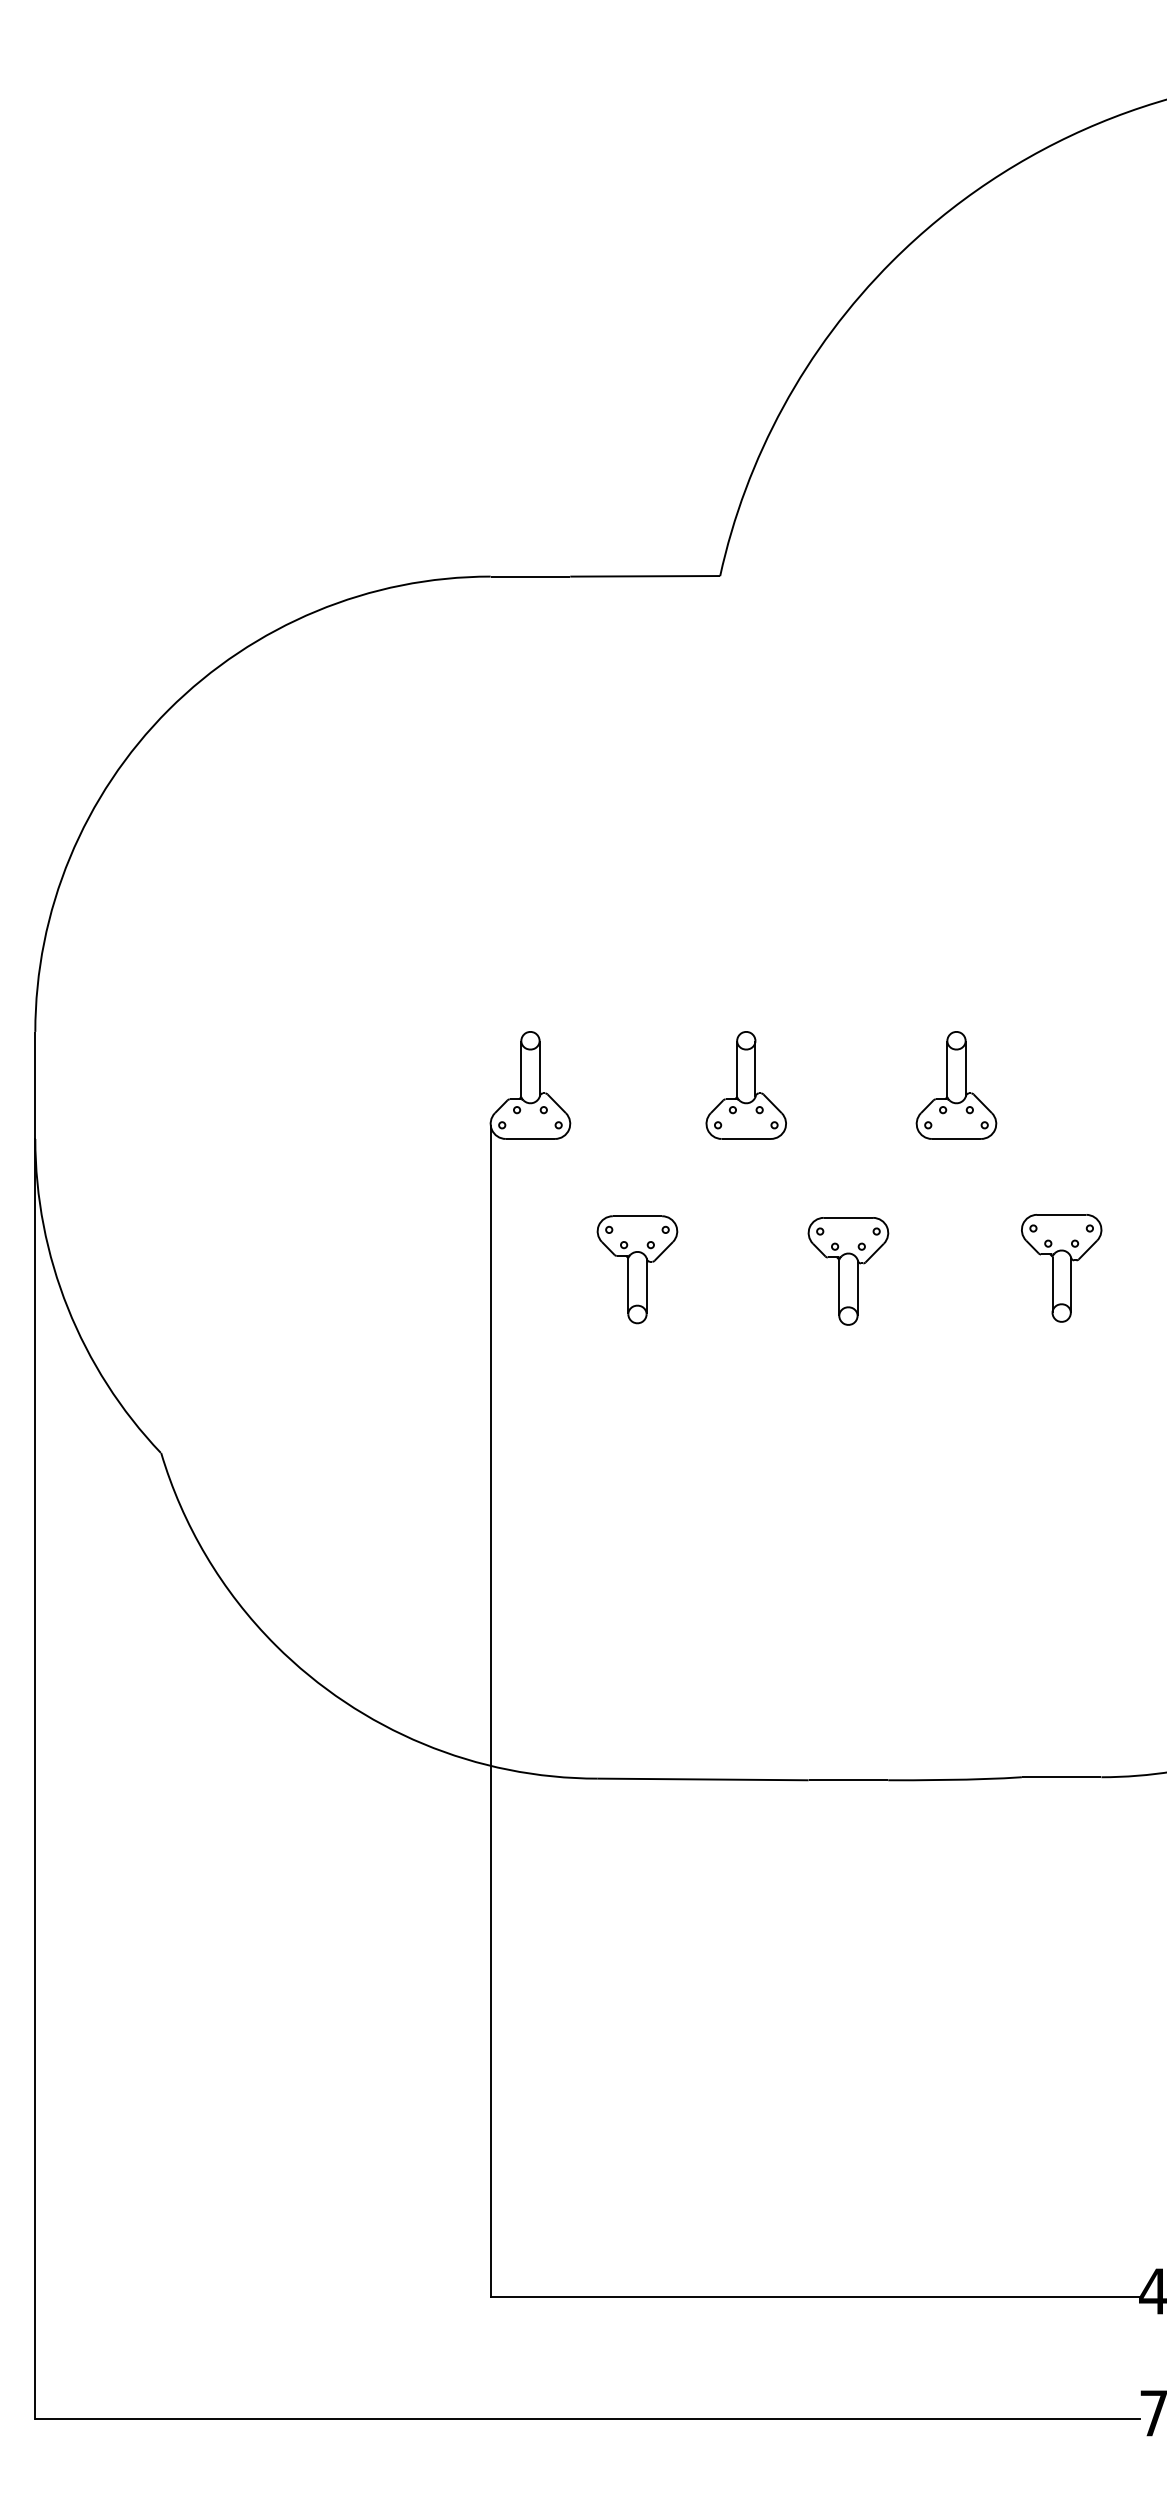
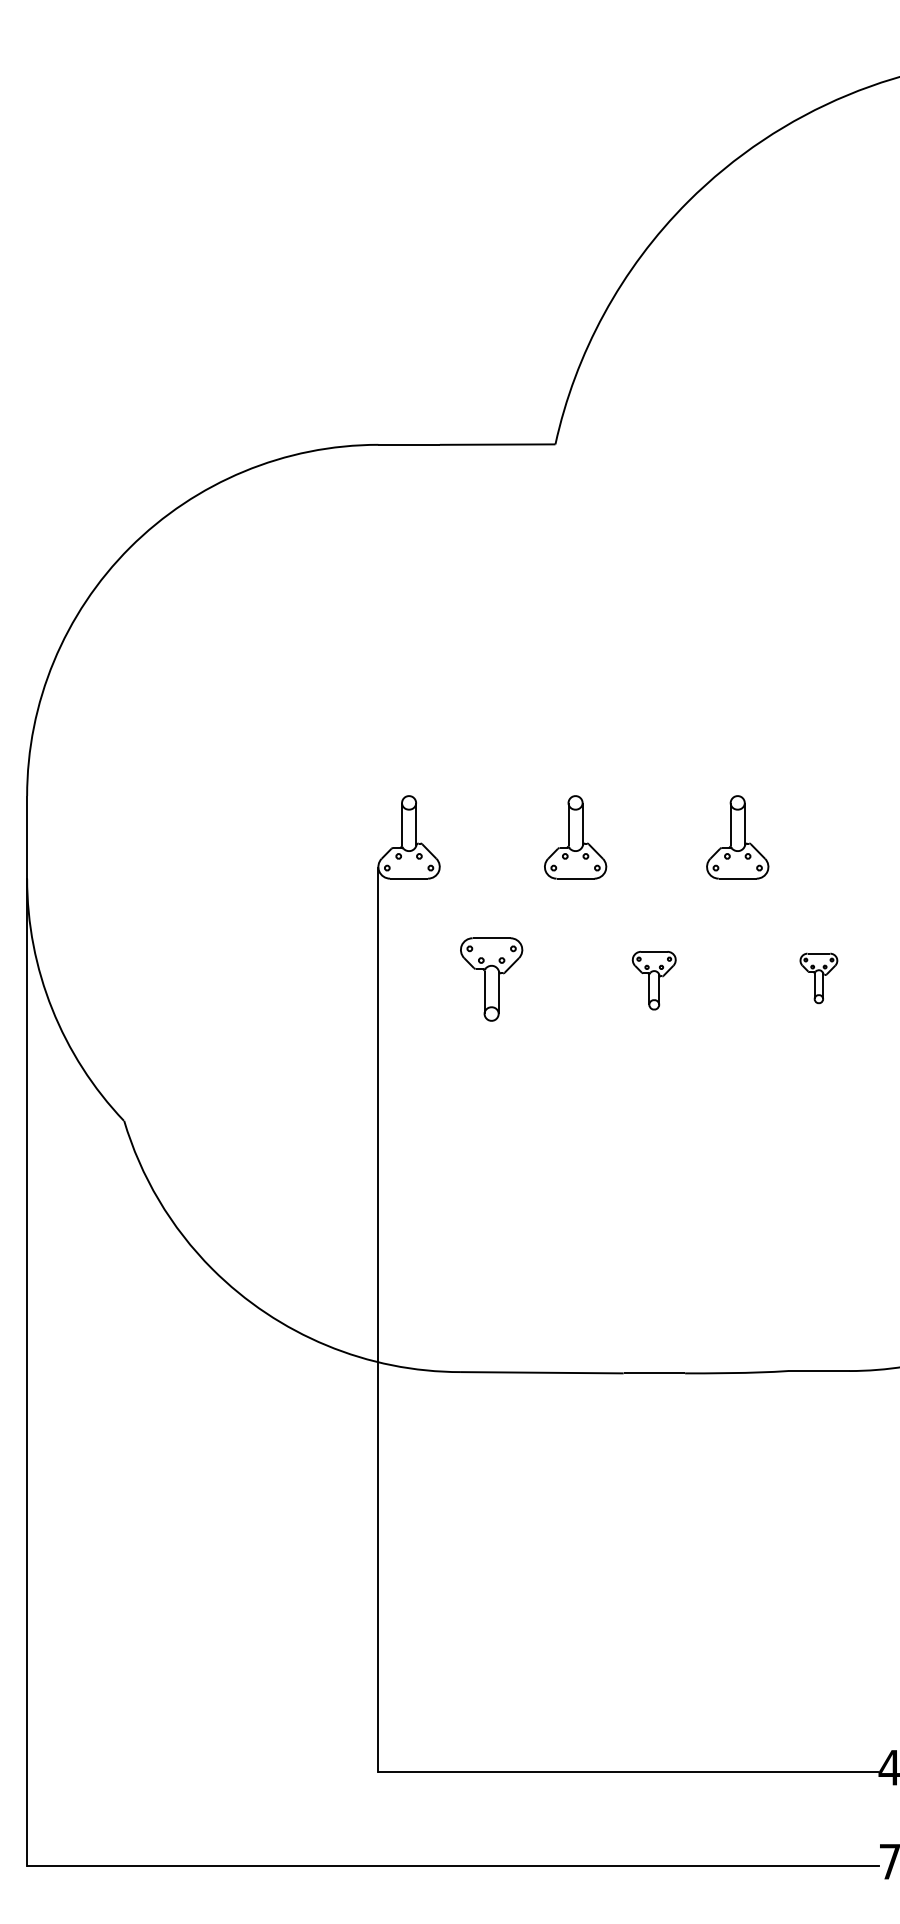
part: (1061, 1268) -> (818, 978), size x0.6
part: (847, 1270) -> (653, 980), size x0.7

